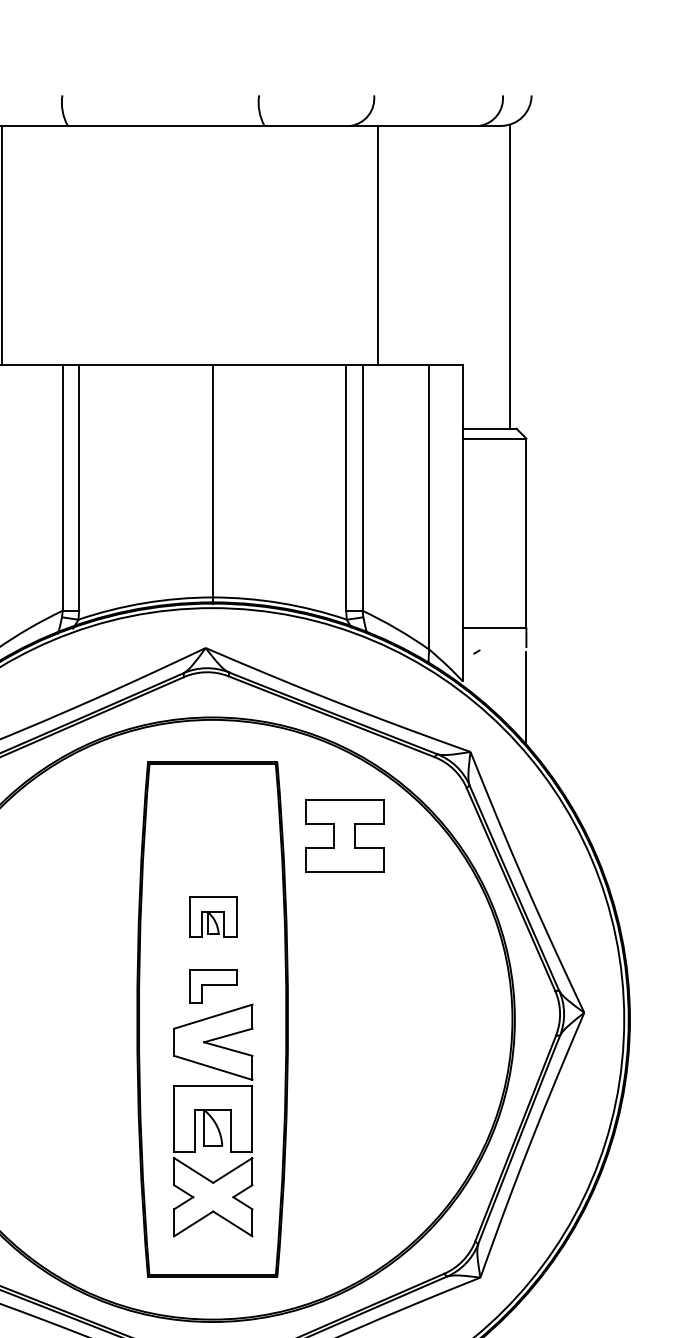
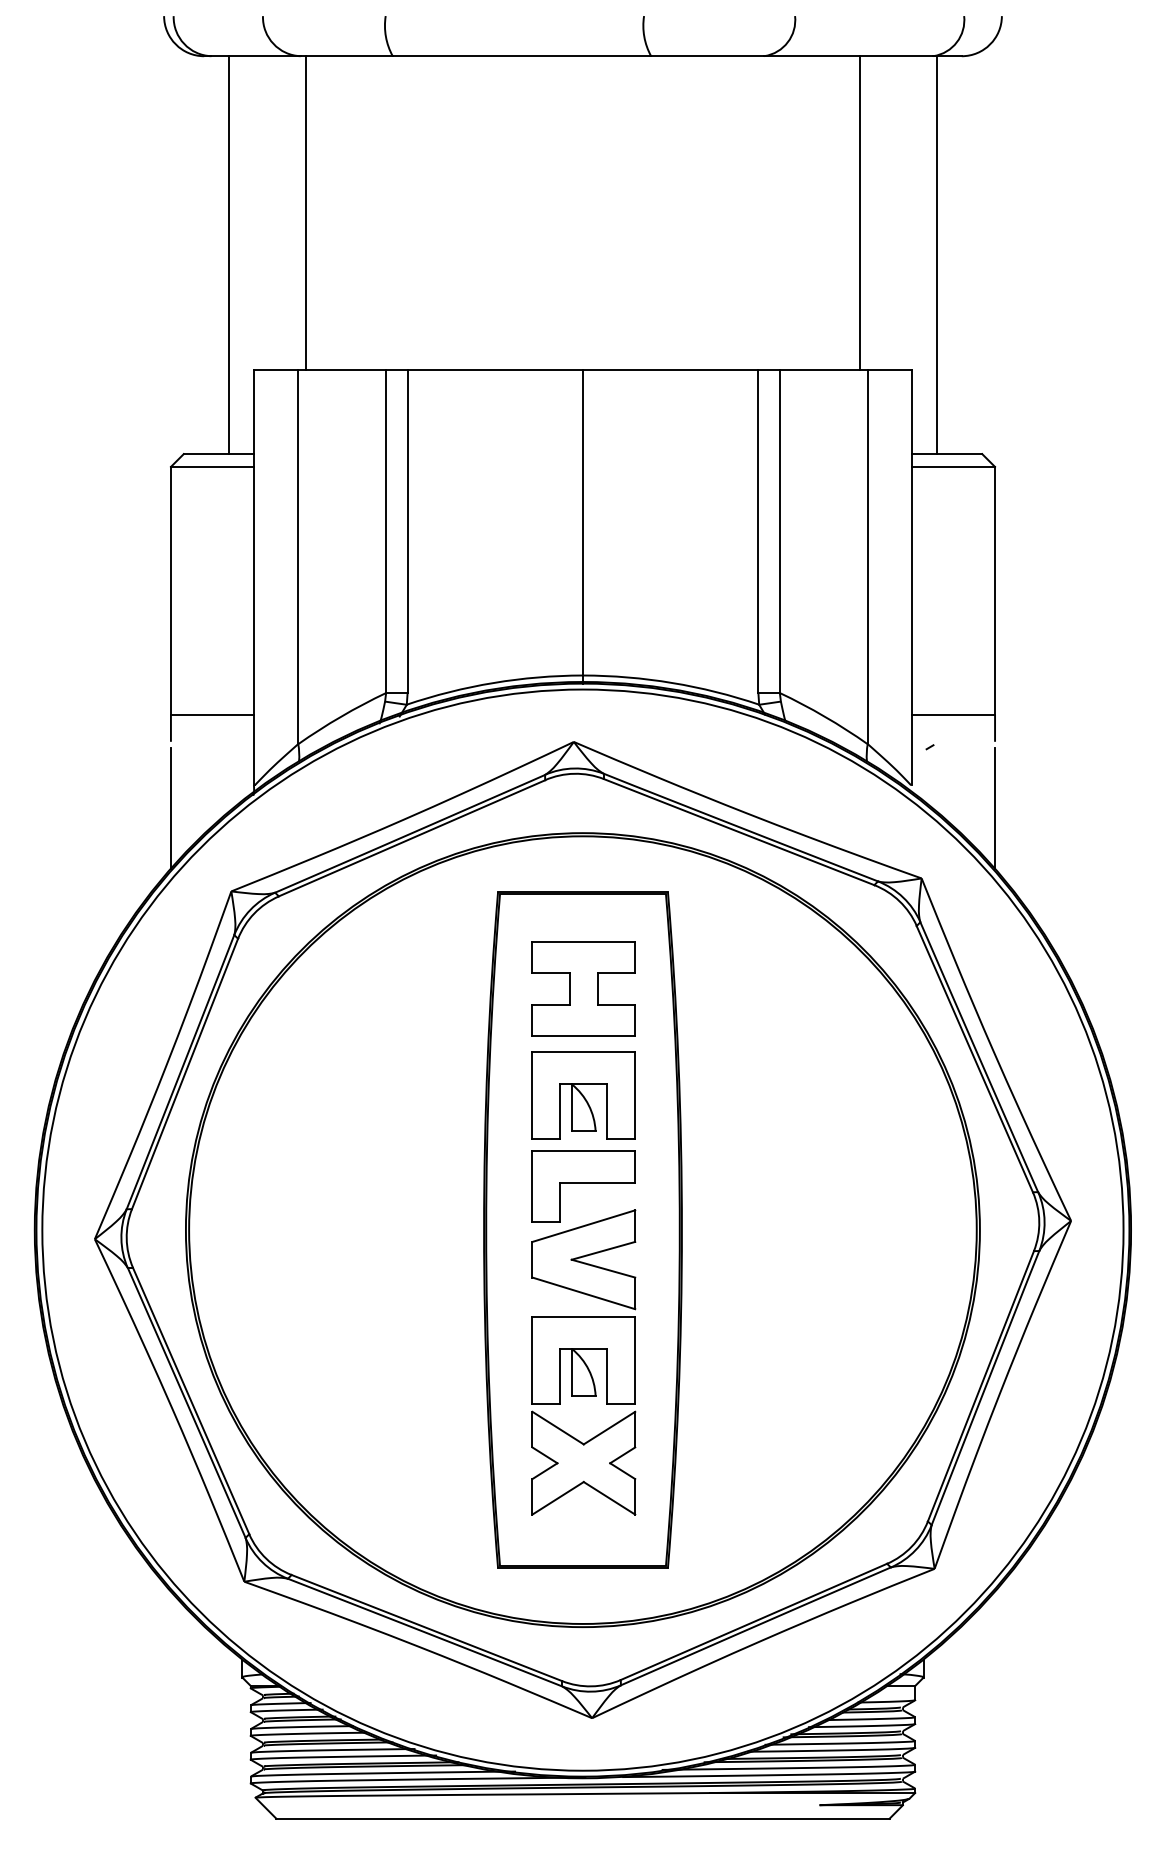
line: (377, 244) -> (859, 212), moved
line: (509, 277) -> (937, 255), moved
part: (344, 835) -> (583, 988), moved
part: (213, 917) -> (583, 1095), size x1.67
part: (213, 986) -> (583, 1186), size x1.67

